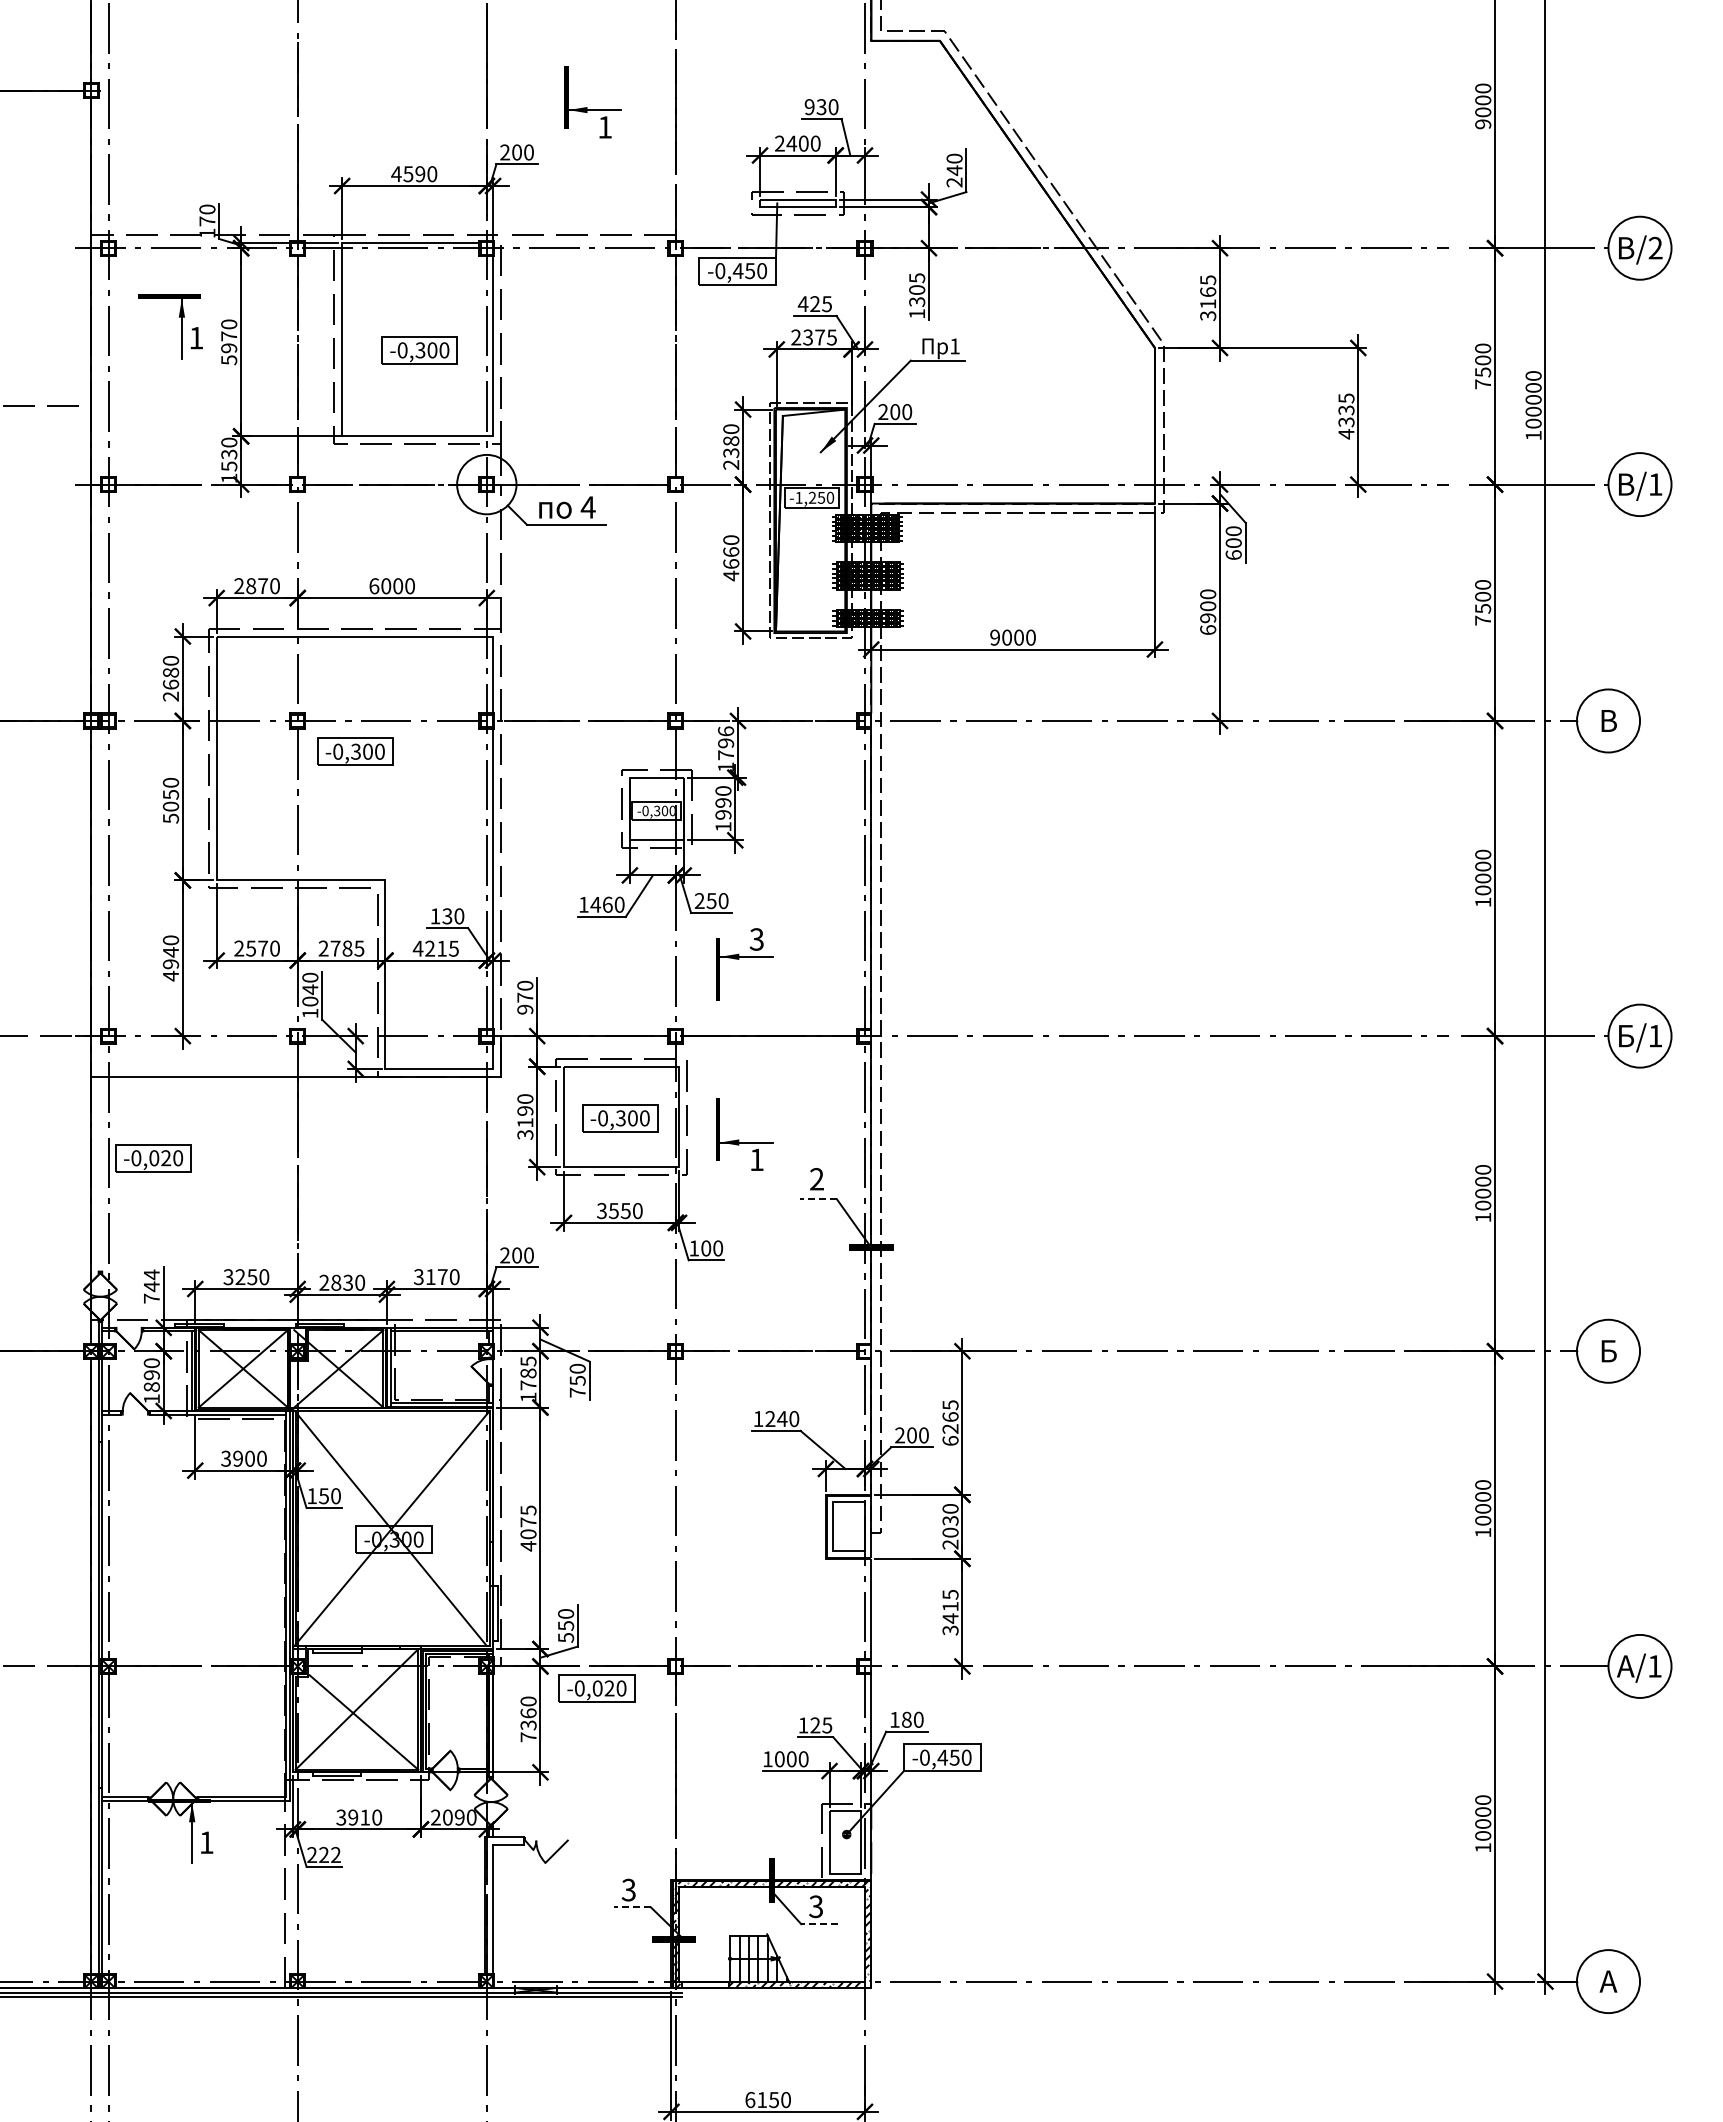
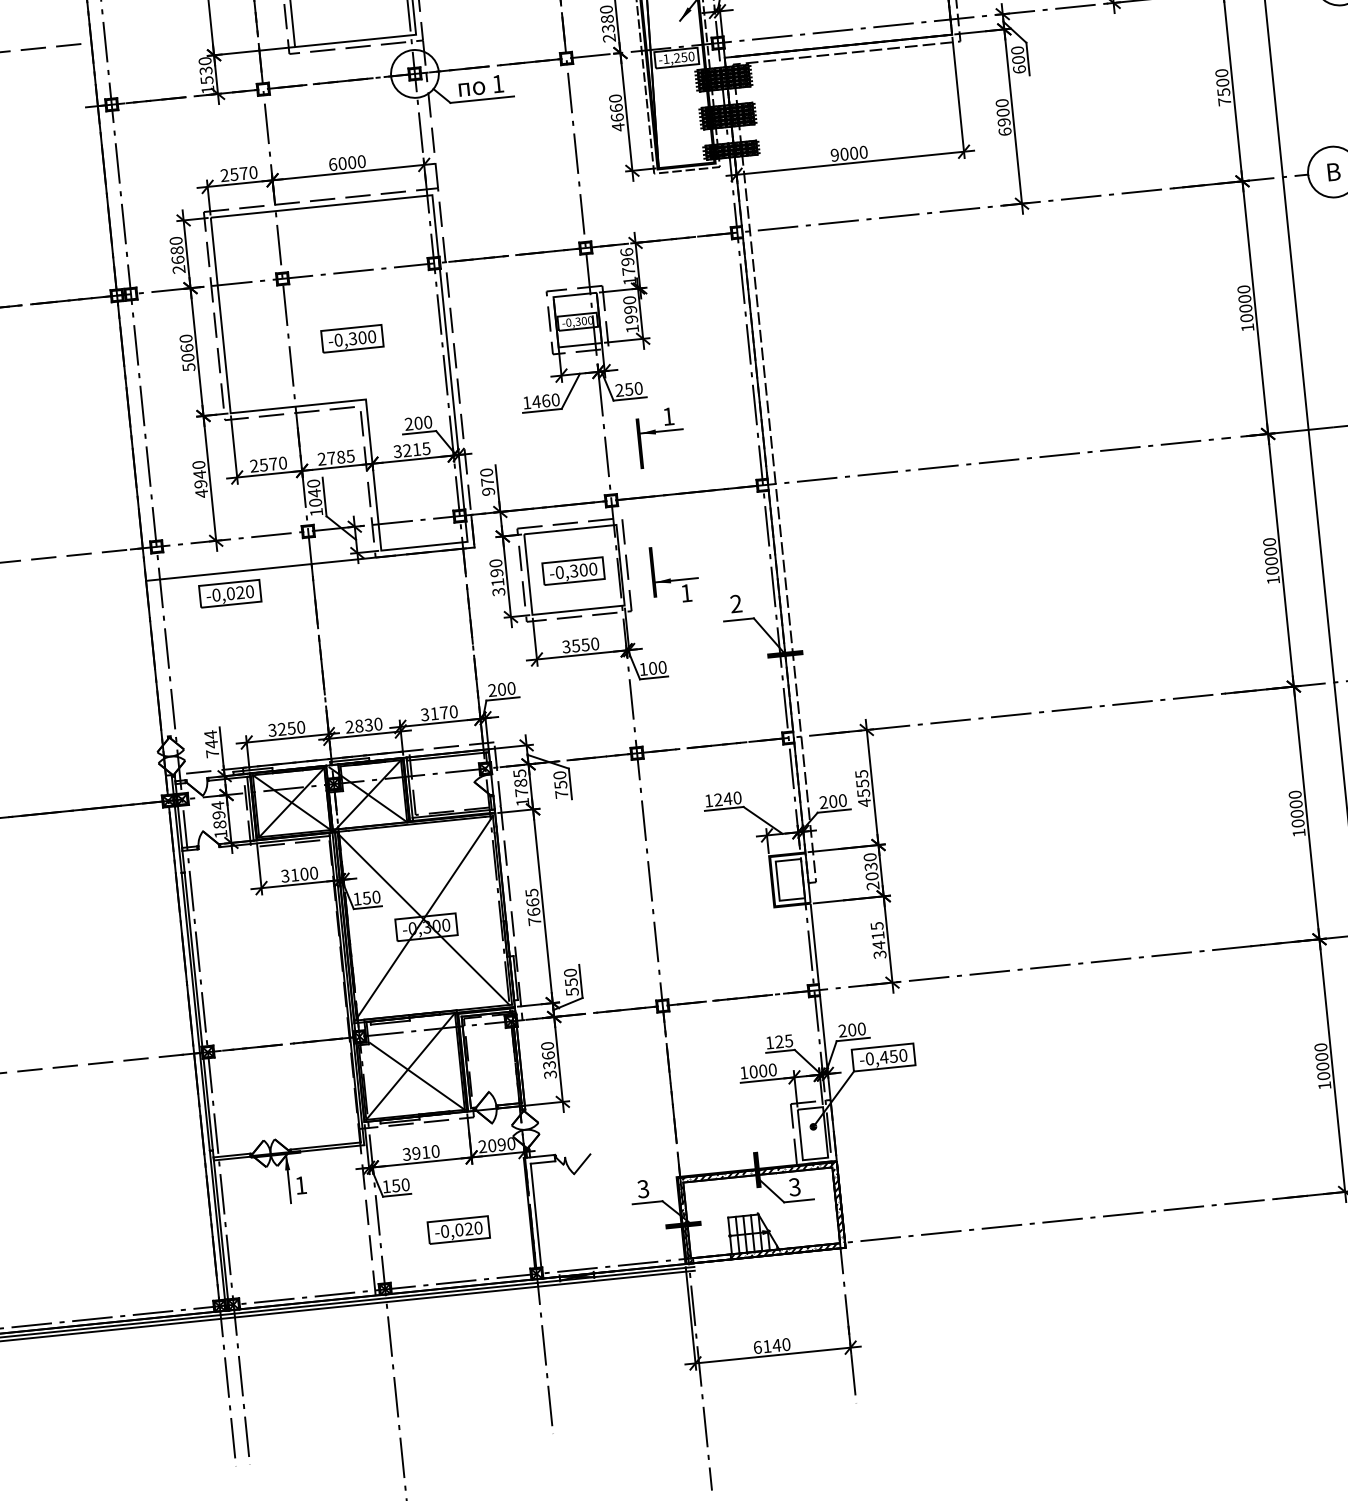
text: (587, 507) -> (497, 84), 4 -> 1
text: (251, 586) -> (234, 174), 2870 -> 2570
part: (355, 751) -> (352, 338), moved
text: (170, 794) -> (186, 348), 5050 -> 5060
text: (441, 916) -> (413, 423), 130 -> 200
text: (756, 939) -> (668, 416), 3 -> 1
text: (417, 948) -> (397, 451), 4215 -> 3215
part: (153, 1158) -> (230, 593), moved
line: (818, 1199) -> (739, 620), dashed -> solid
text: (151, 1363) -> (217, 805), 1890 -> 1894
text: (950, 1429) -> (863, 793), 6265 -> 4555
text: (237, 1458) -> (294, 874), 3900 -> 3100
text: (528, 1534) -> (533, 912), 4075 -> 7665
part: (596, 1688) -> (458, 1230), moved
text: (900, 1719) -> (847, 1030), 180 -> 200
text: (528, 1737) -> (550, 1074), 7360 -> 3360
text: (323, 1854) -> (395, 1185), 222 -> 150
line: (632, 1907) -> (647, 1202), dashed -> solid
line: (819, 1924) -> (798, 1201), dashed -> solid
text: (773, 2100) -> (776, 1346), 6150 -> 6140

